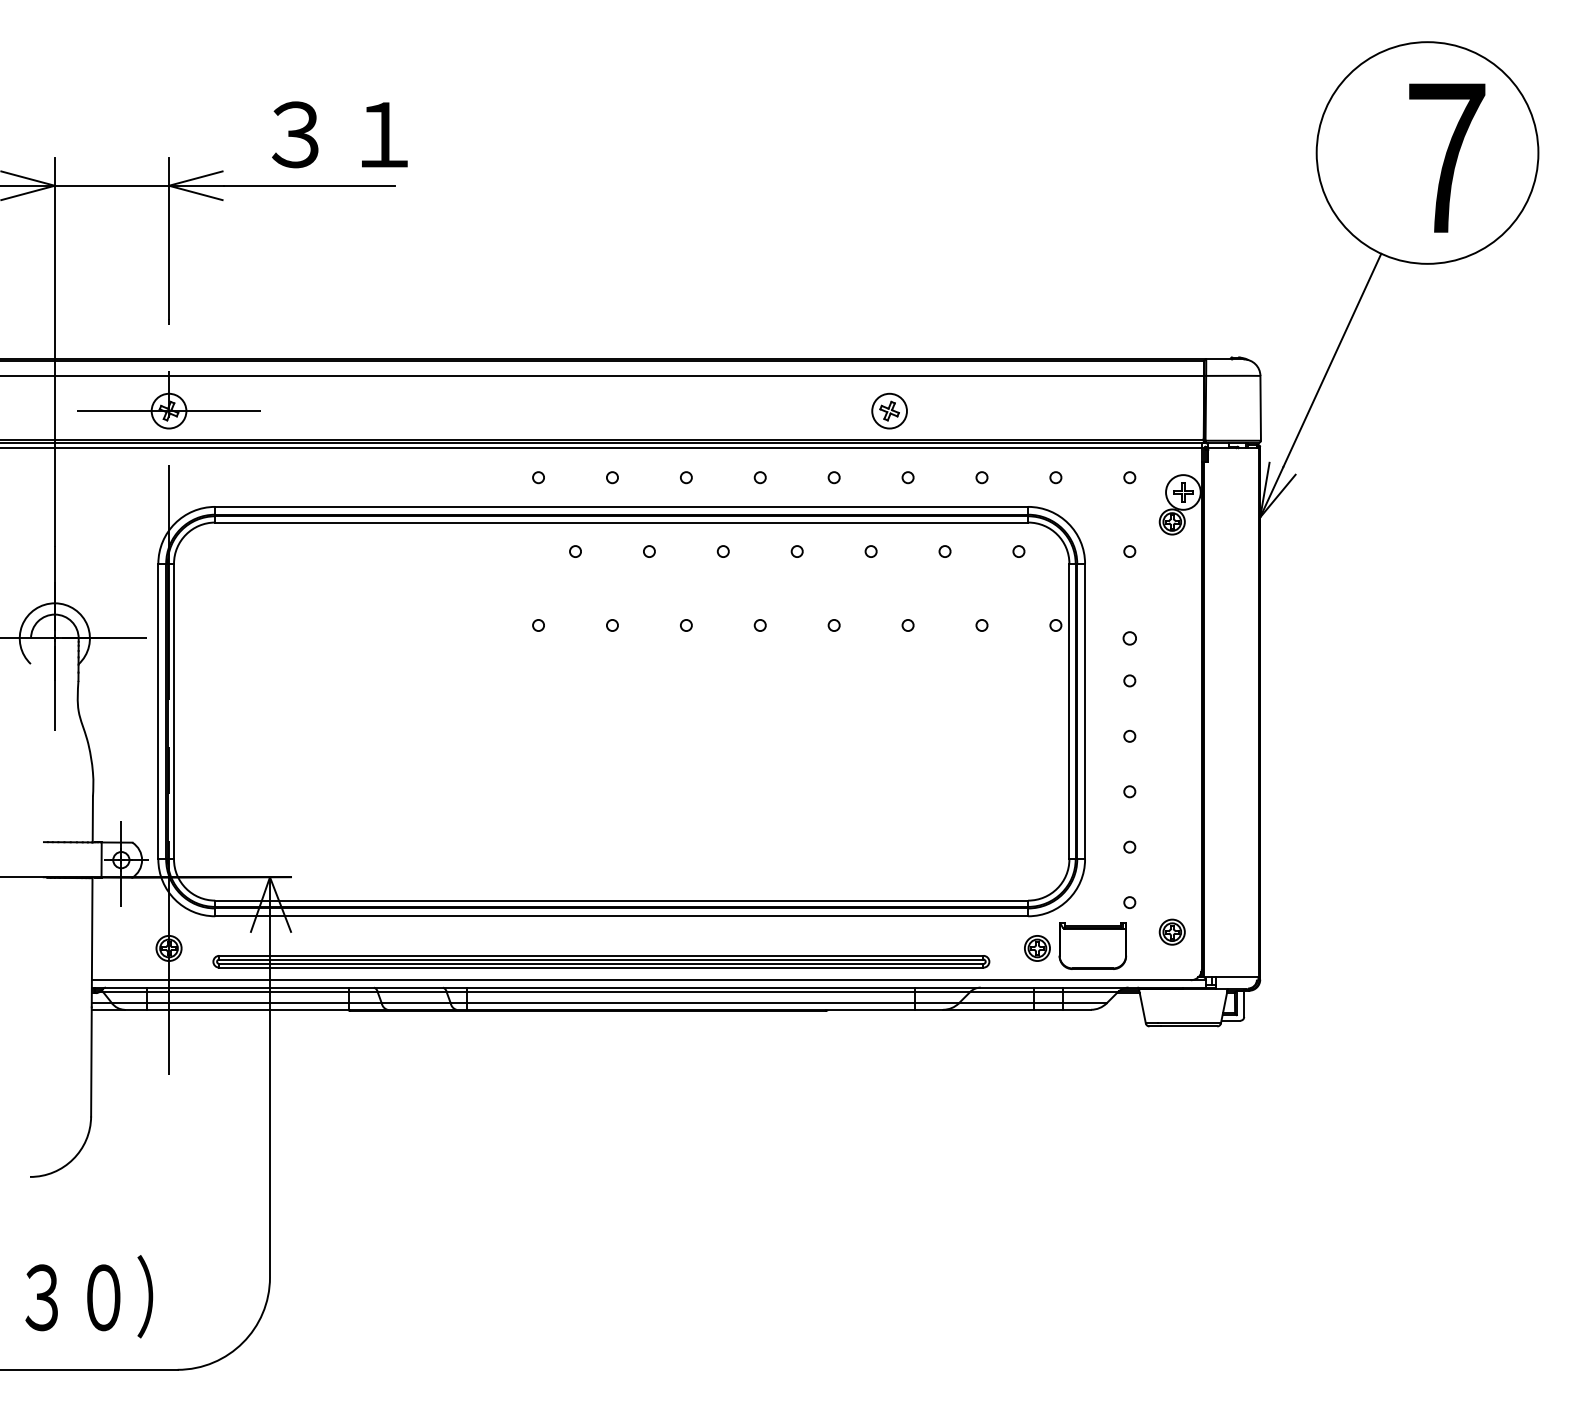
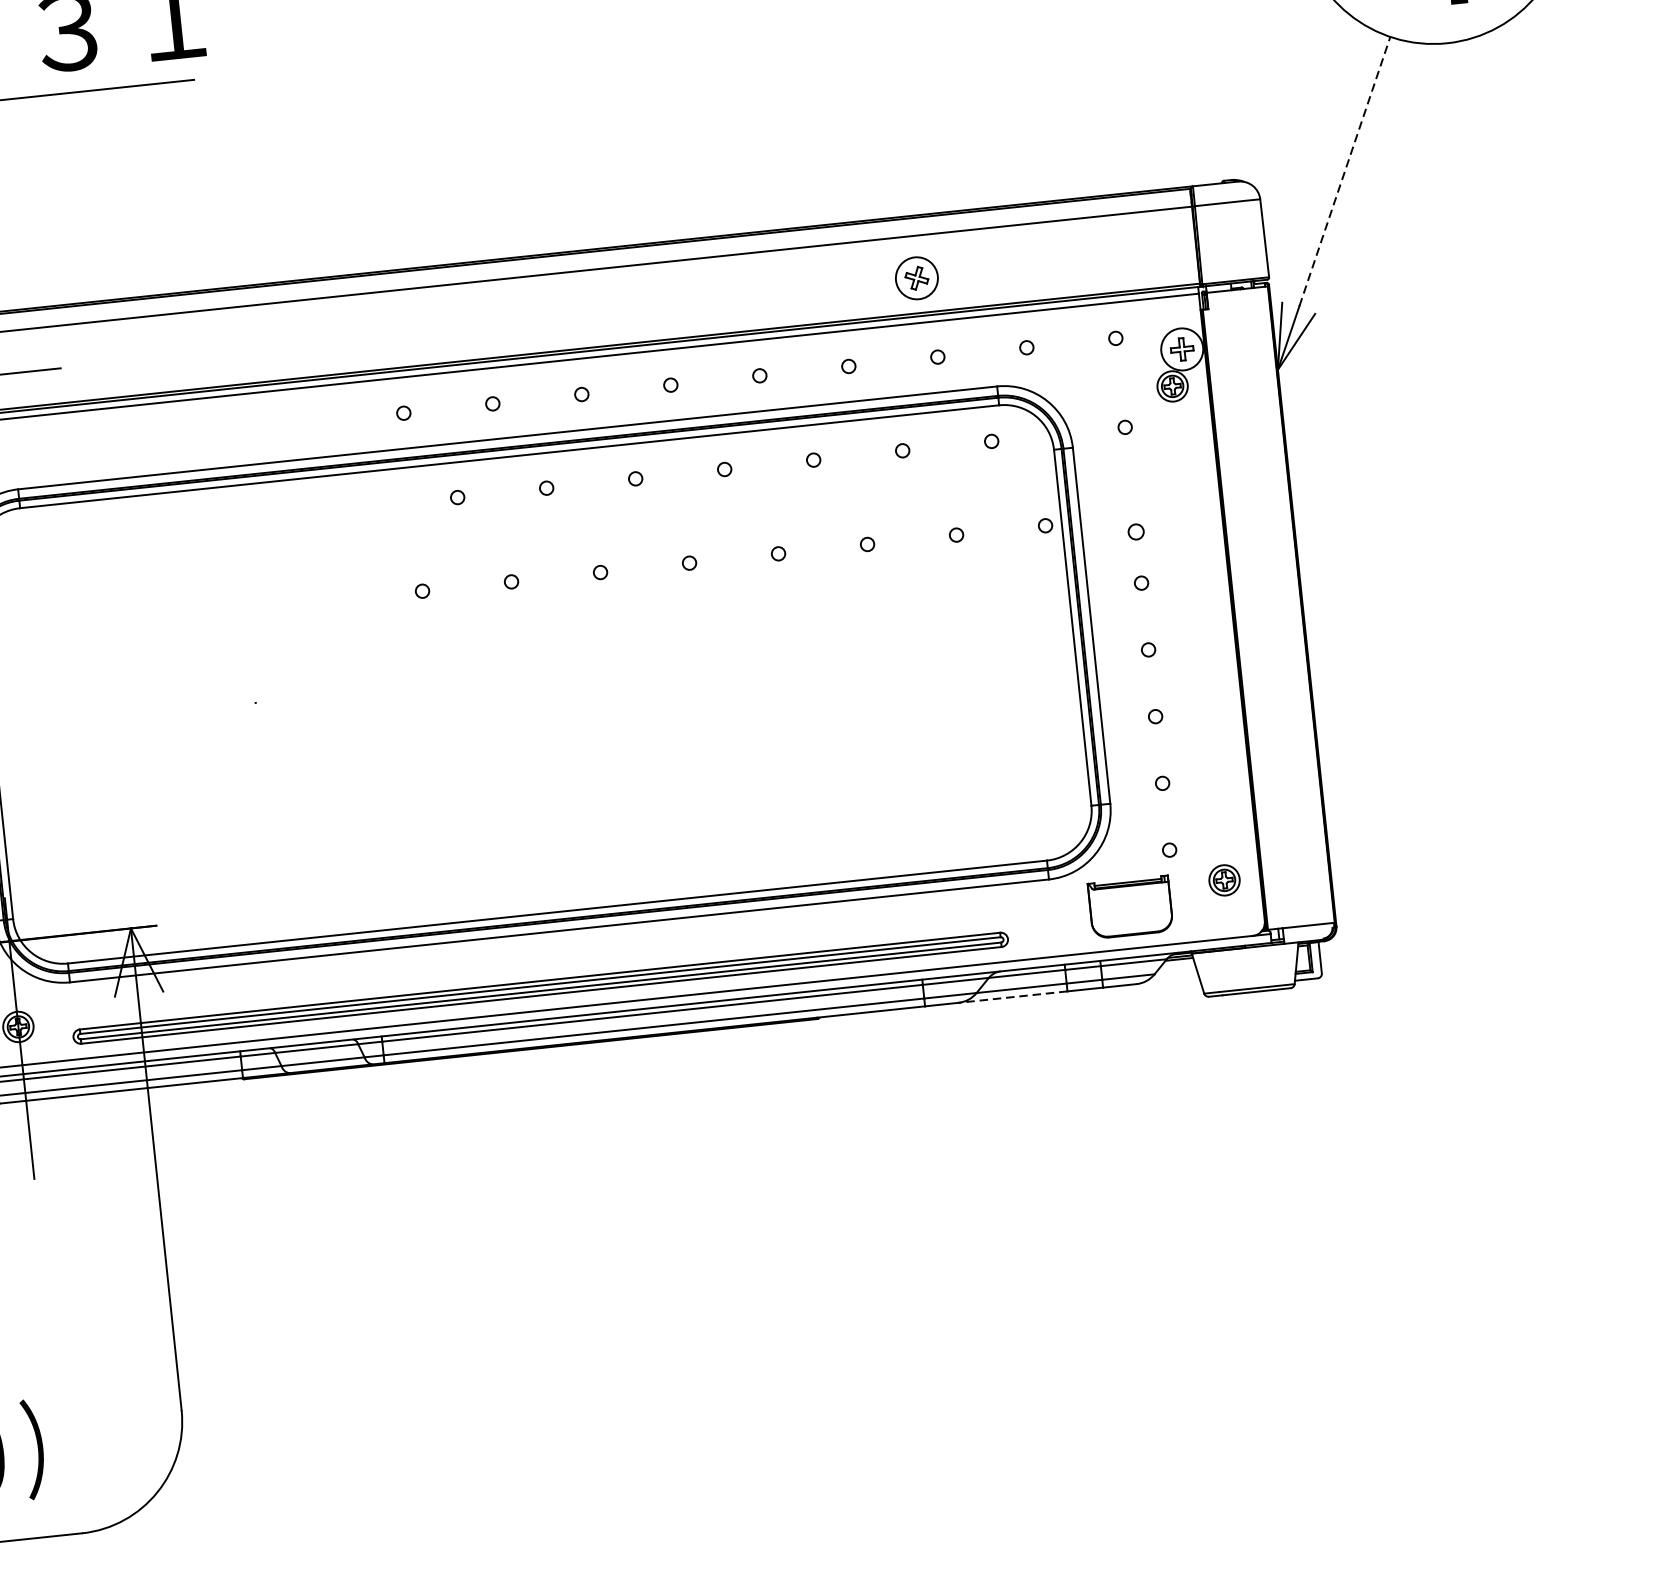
line: (1332, 359) -> (1344, 170), solid -> dashed
part: (889, 410) -> (916, 277), moved
part: (1037, 948) -> (1064, 917), removed
line: (988, 1009) -> (1012, 996), solid -> dashed

